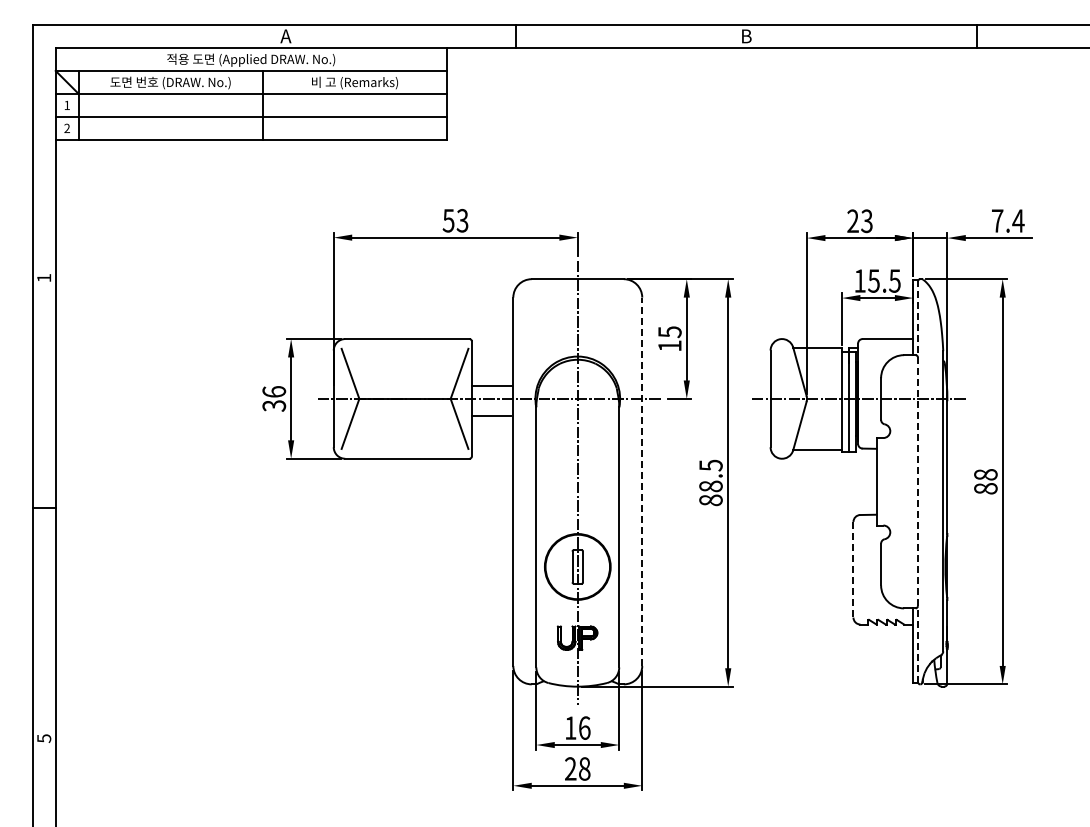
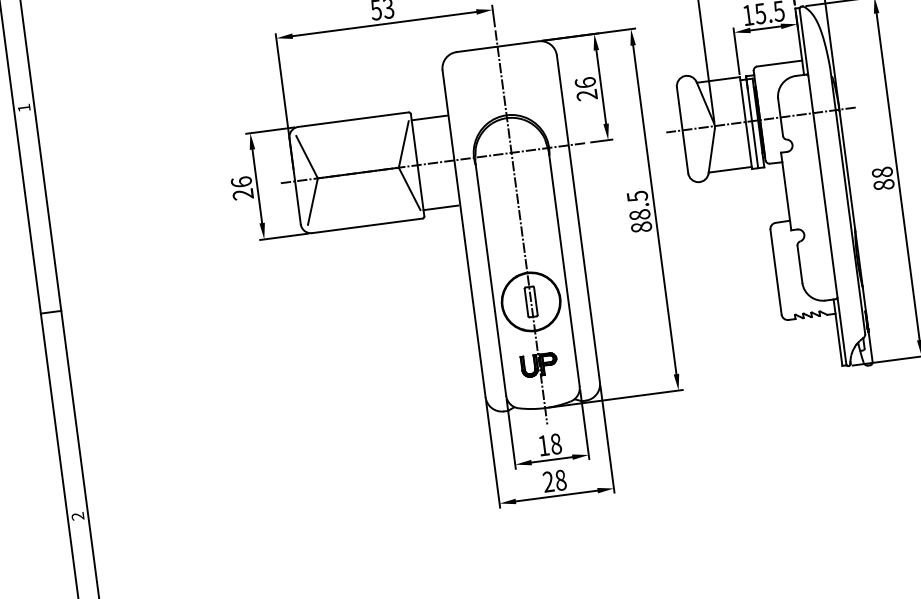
text: (669, 338) -> (585, 88), 15 -> 26
line: (491, 386) -> (429, 118), moved
text: (274, 405) -> (243, 194), 36 -> 26
line: (491, 415) -> (440, 207), moved
line: (642, 481) -> (578, 218), dashed -> solid
line: (917, 482) -> (822, 187), dashed -> solid
line: (853, 569) -> (776, 271), dashed -> solid
text: (584, 727) -> (555, 443), 16 -> 18
text: (44, 738) -> (78, 516), 5 -> 2

